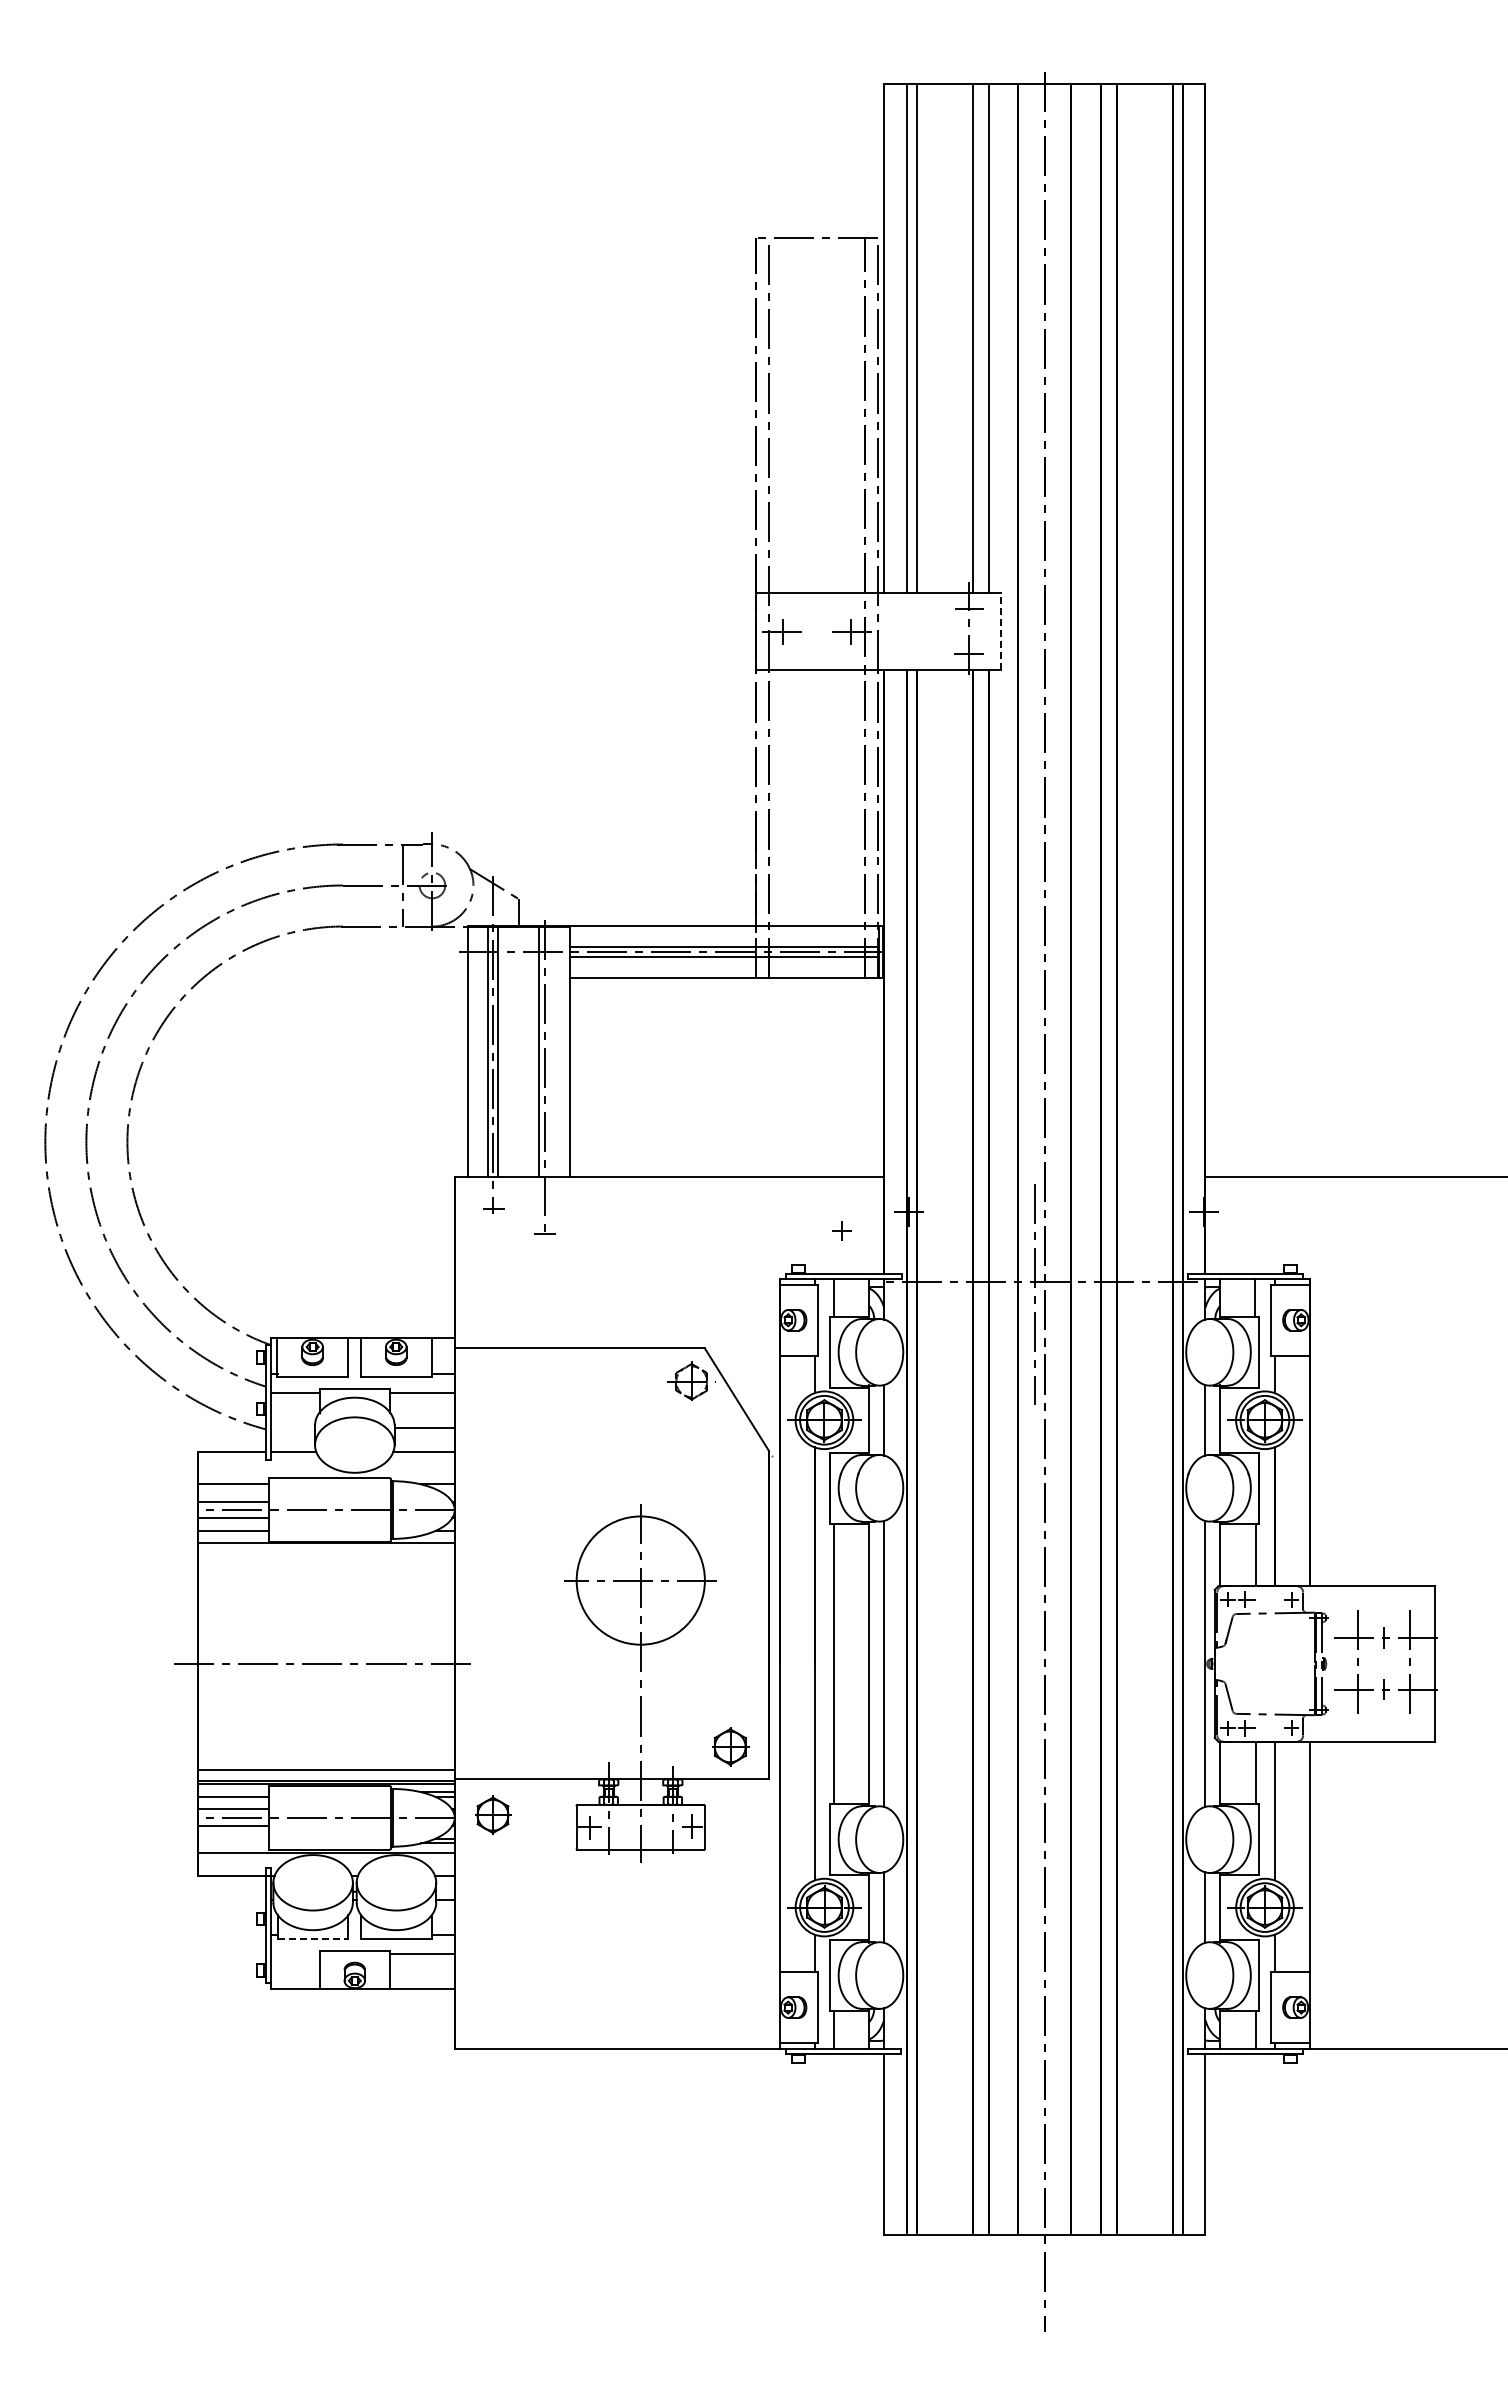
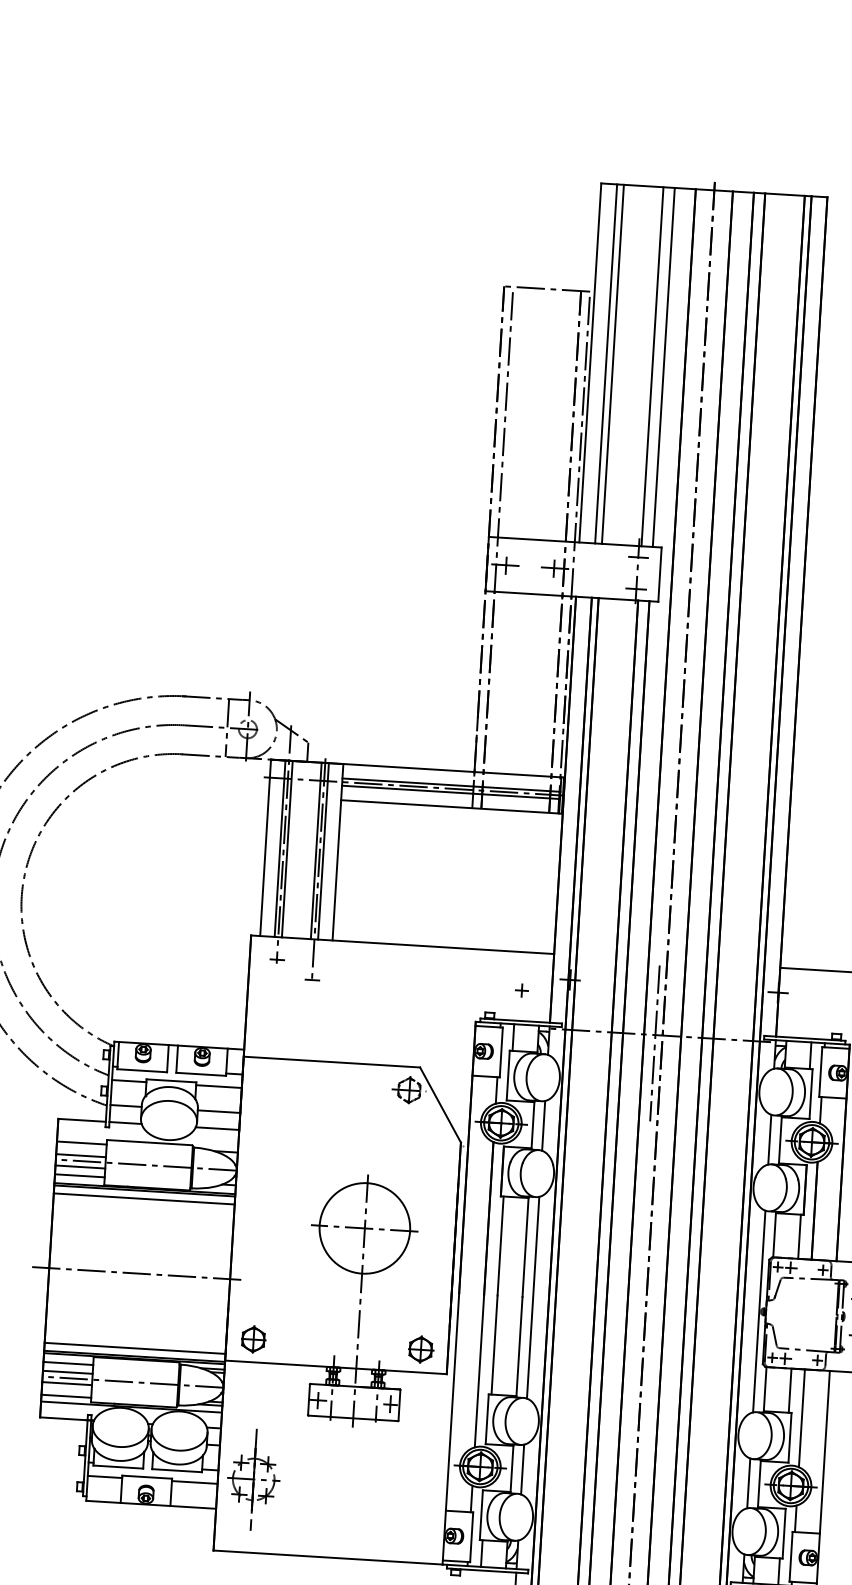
line: (1001, 631) -> (660, 574), dashed -> solid
line: (549, 1051) -> (323, 851), added
line: (292, 1428) -> (125, 1106), added
line: (326, 1546) -> (144, 1190), added
line: (326, 1558) -> (144, 1199), added
part: (493, 1814) -> (253, 1339), moved
line: (233, 1843) -> (66, 1396), added
line: (313, 1939) -> (118, 1467), dashed -> solid
part: (505, 1945) -> (253, 1479), added
line: (294, 1954) -> (104, 1477), added

